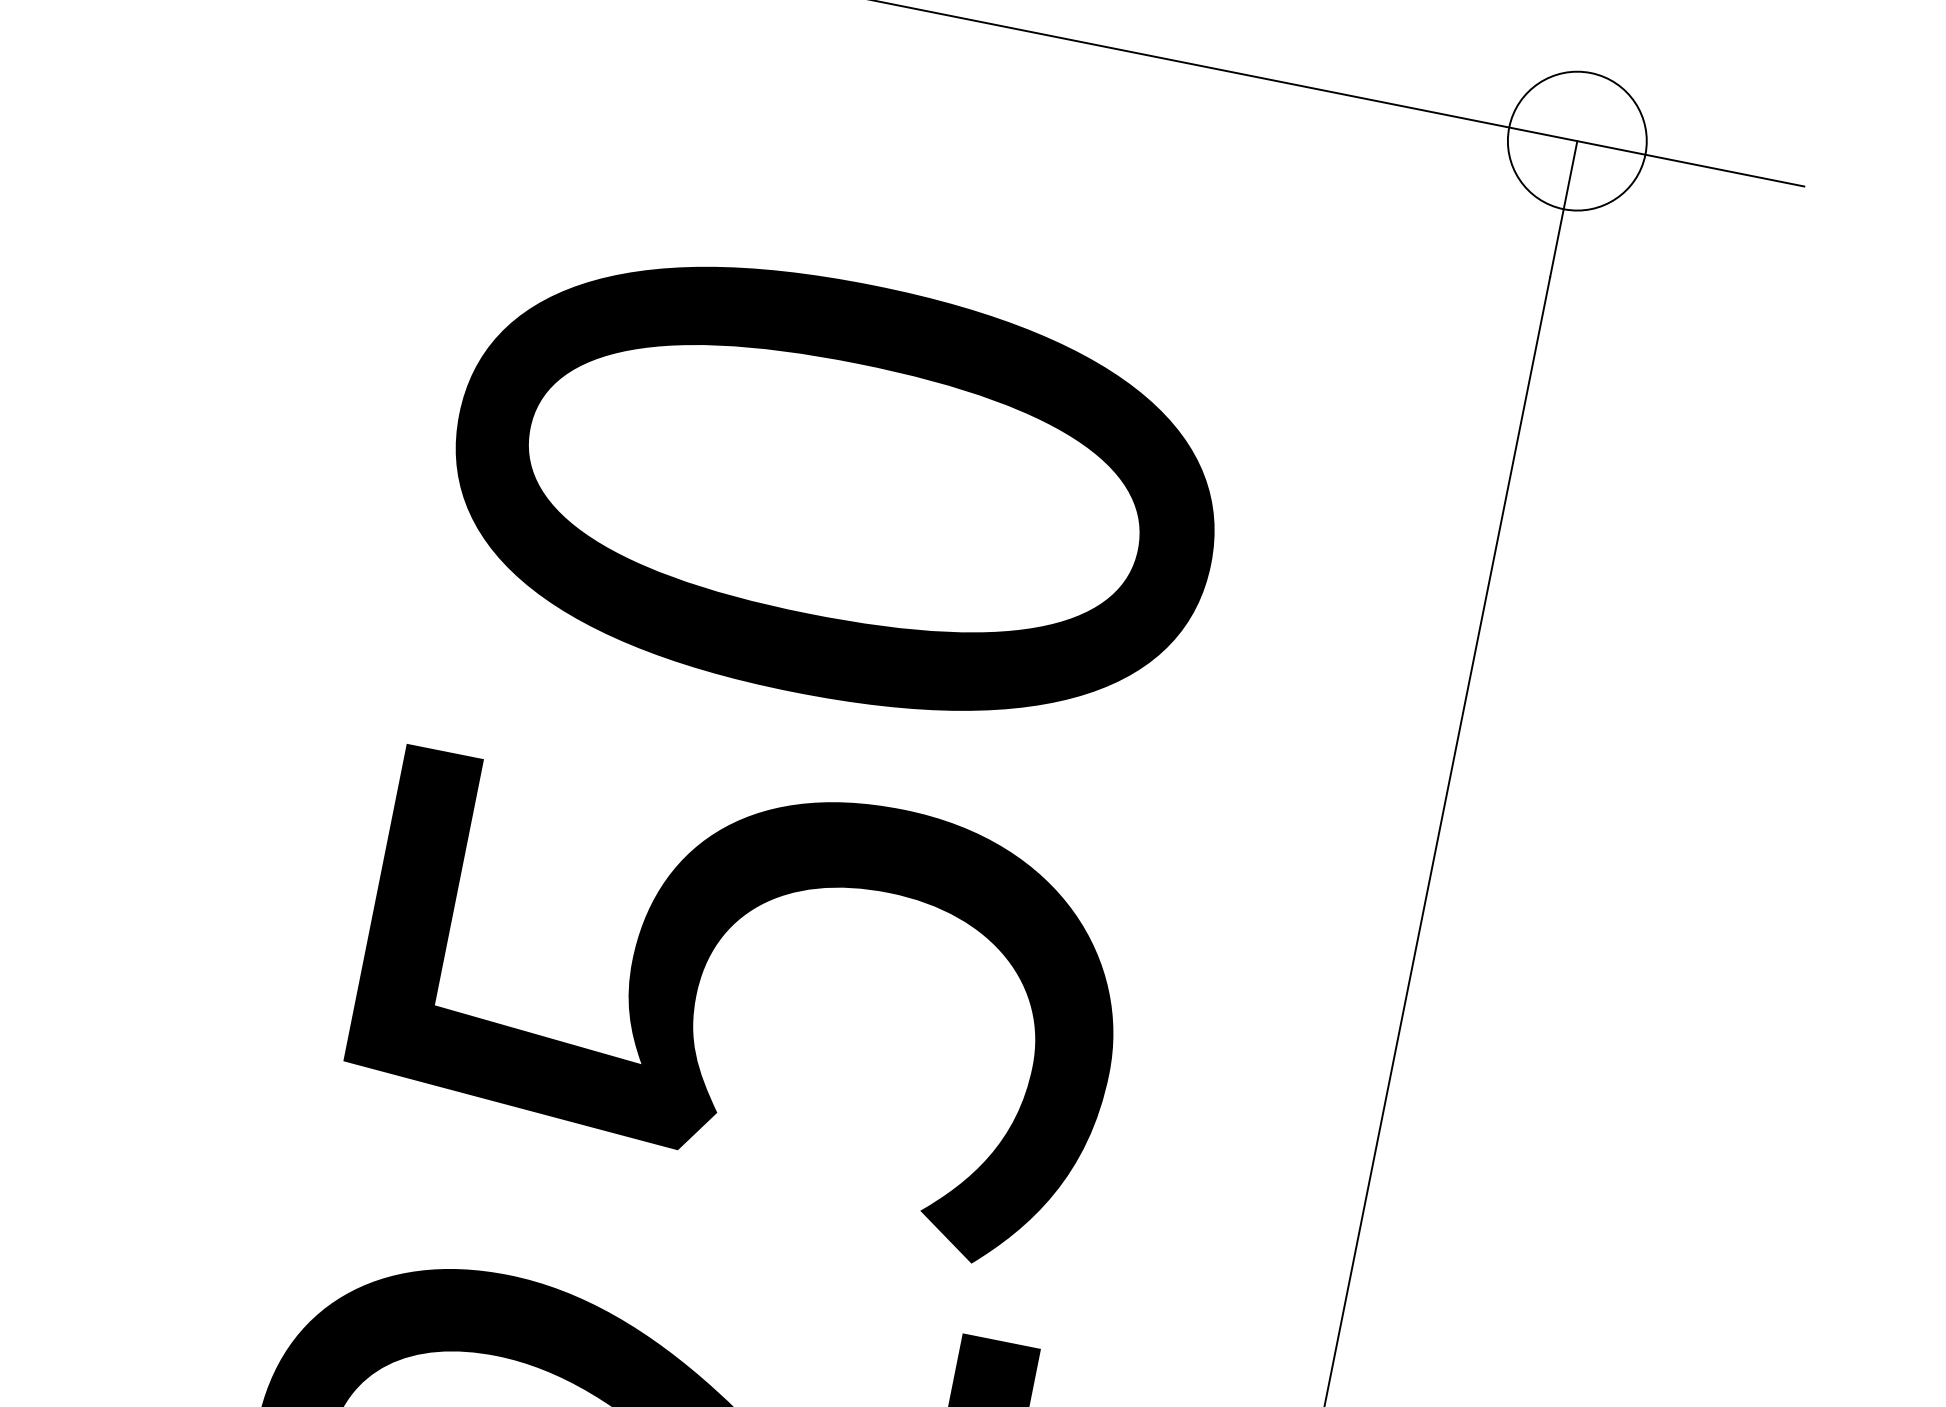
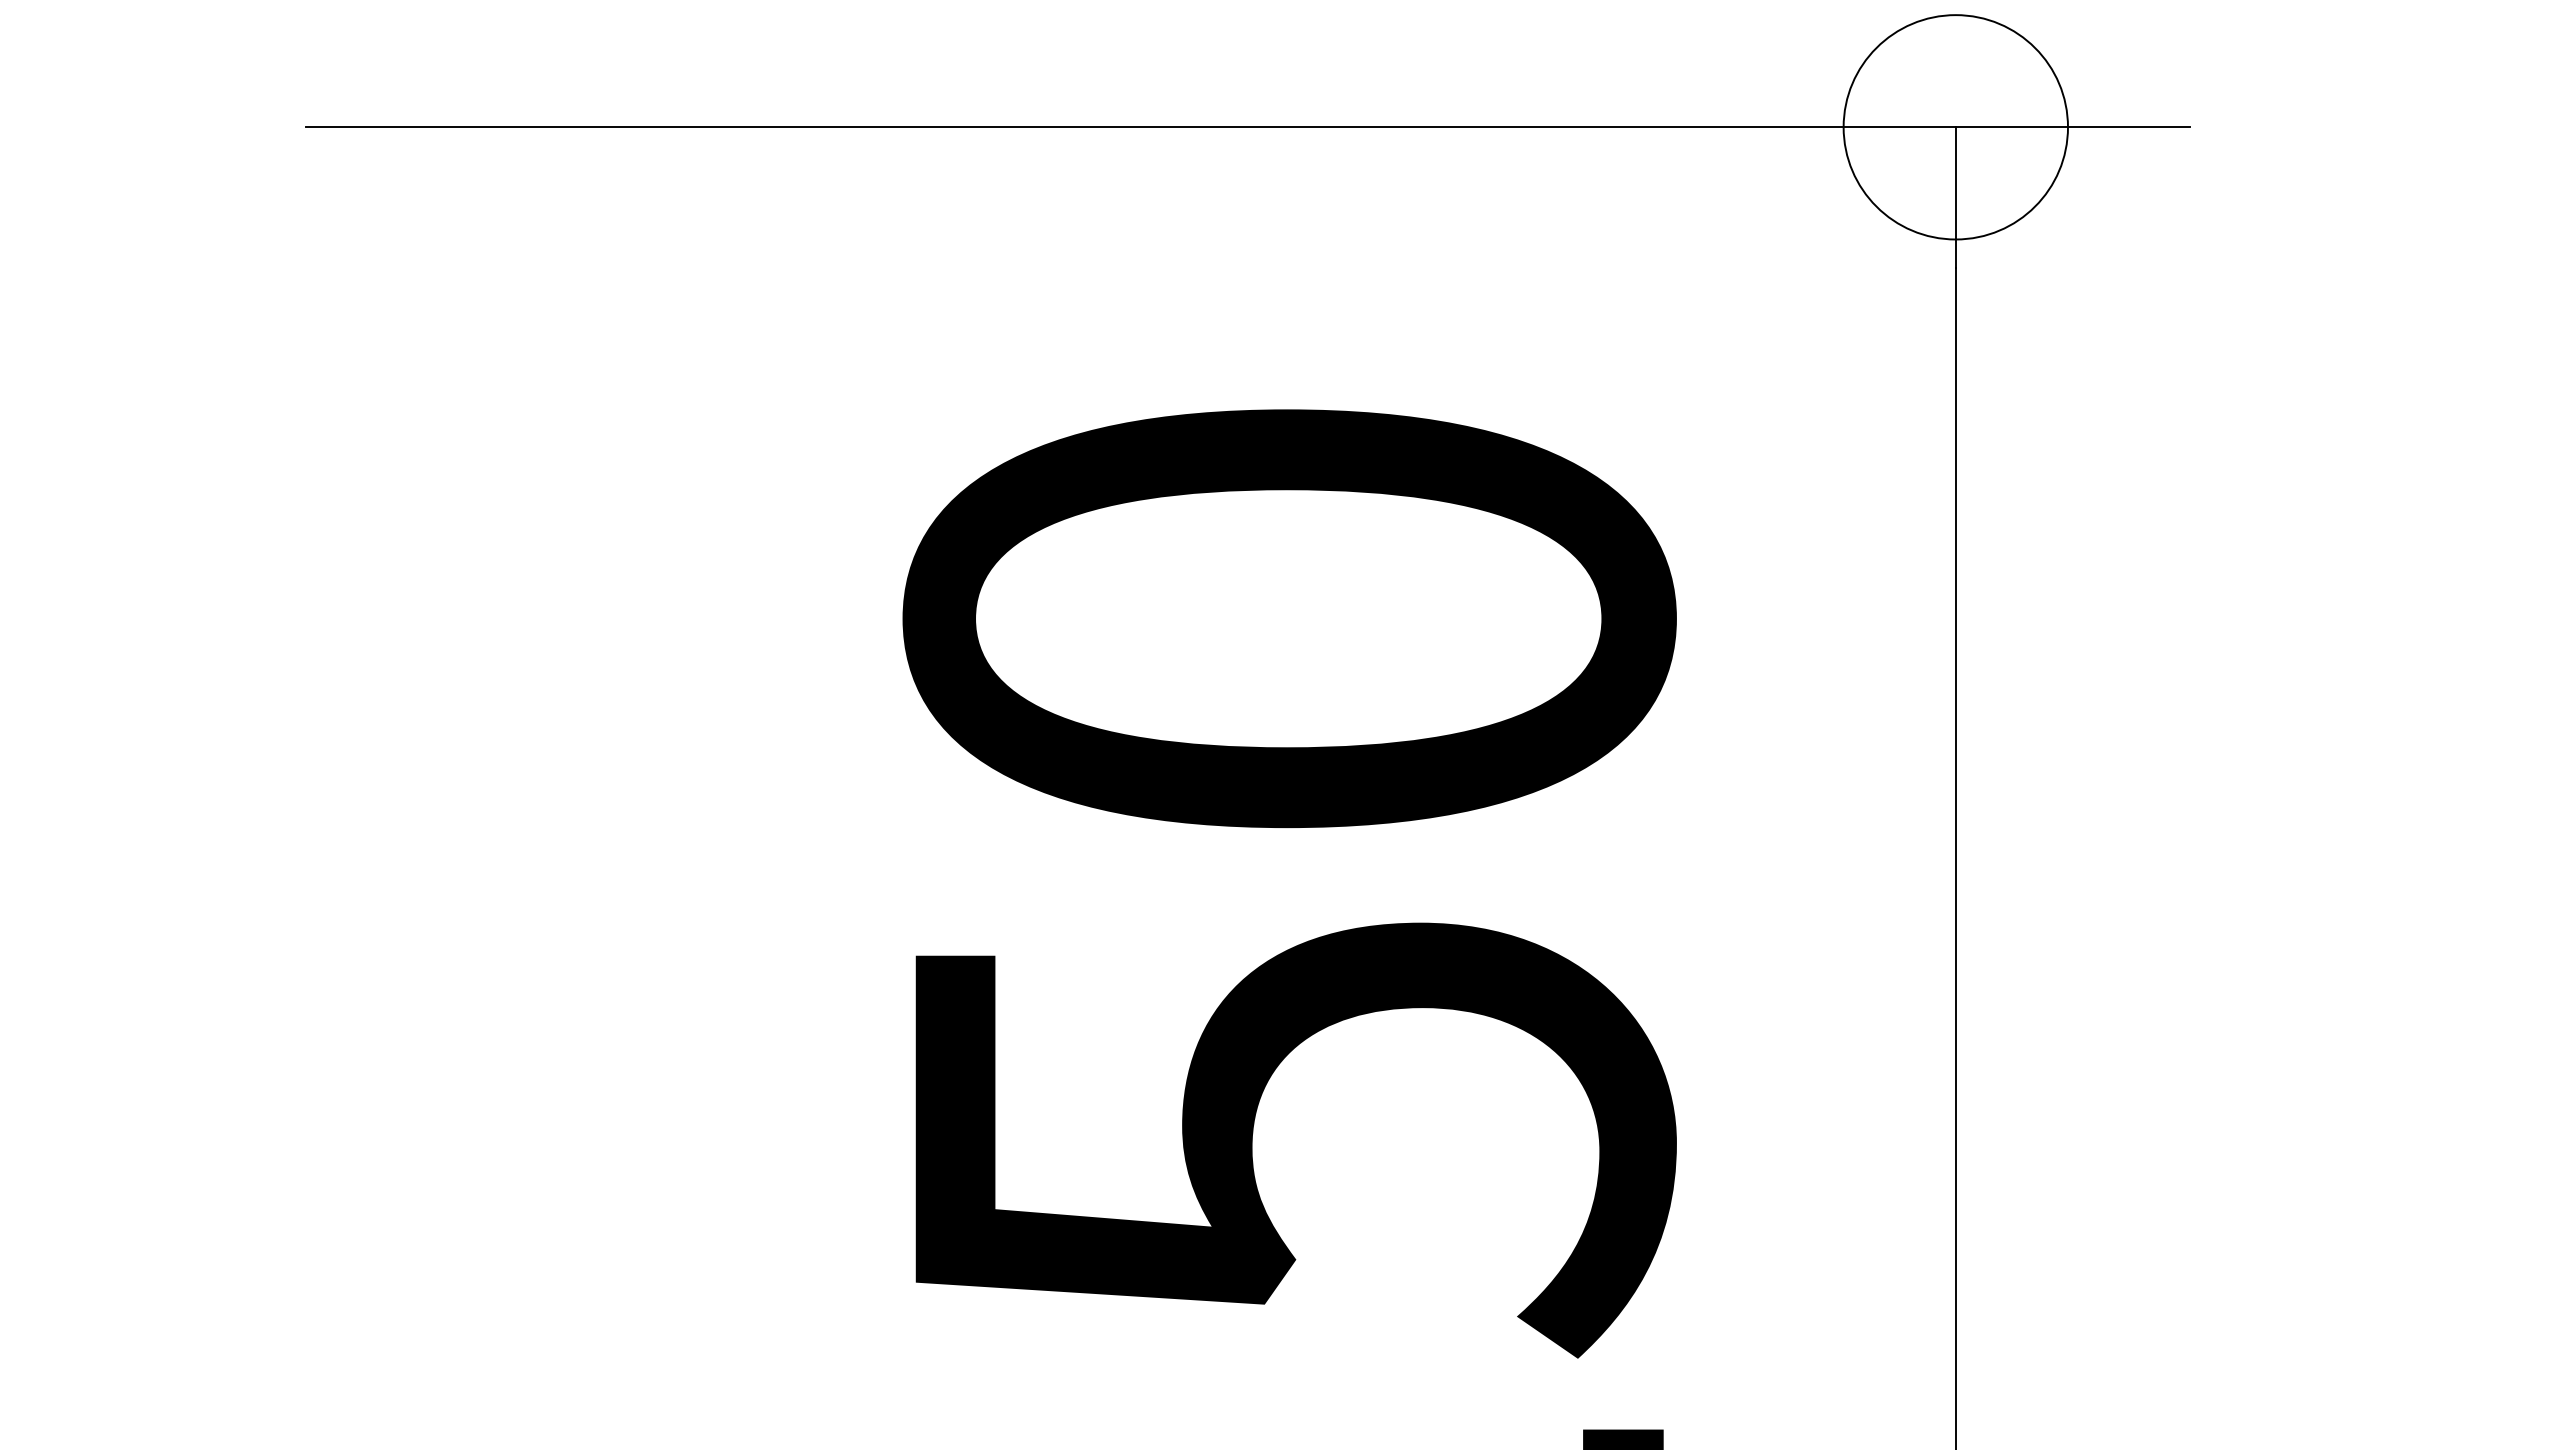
circle: (1576, 141) -> (1955, 127), size x1.6

